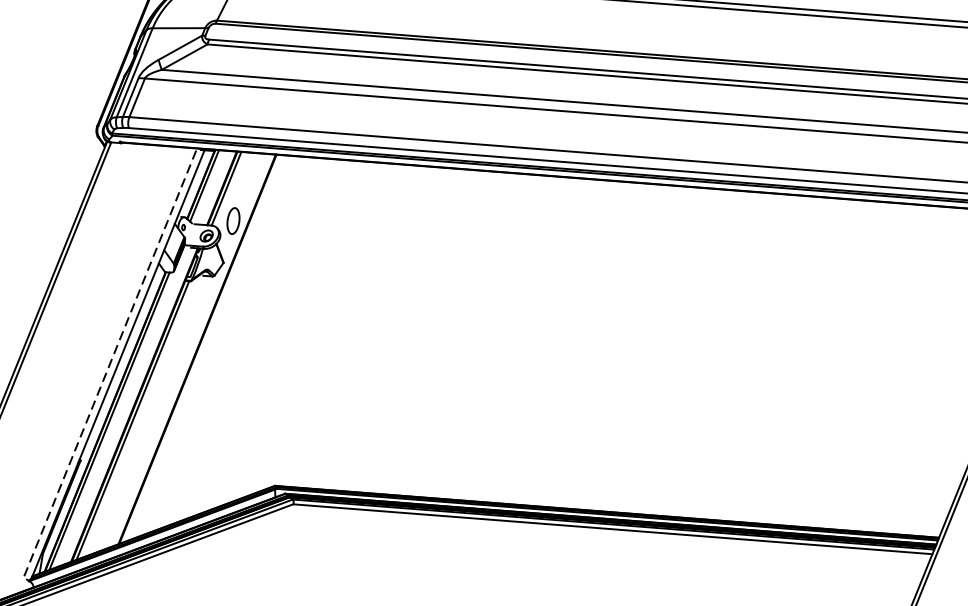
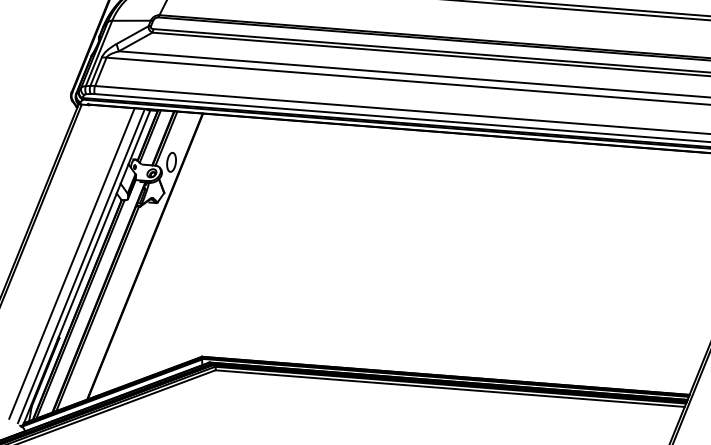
line: (97, 358) -> (71, 263), added
line: (110, 361) -> (81, 265), dashed -> solid

